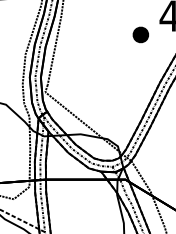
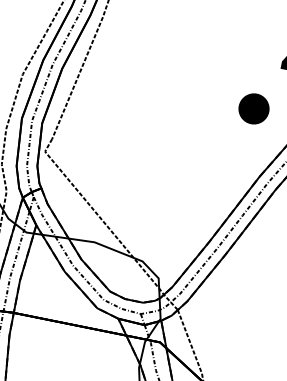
part: (140, 34) -> (253, 107), moved

